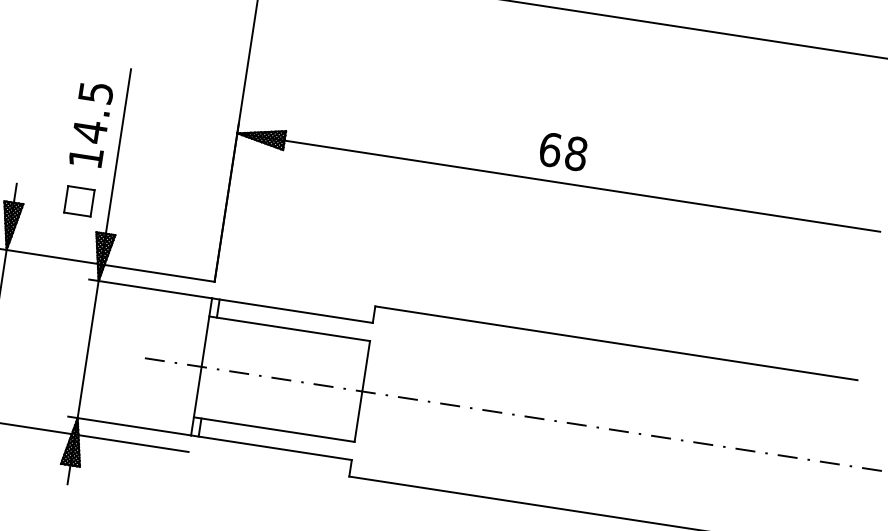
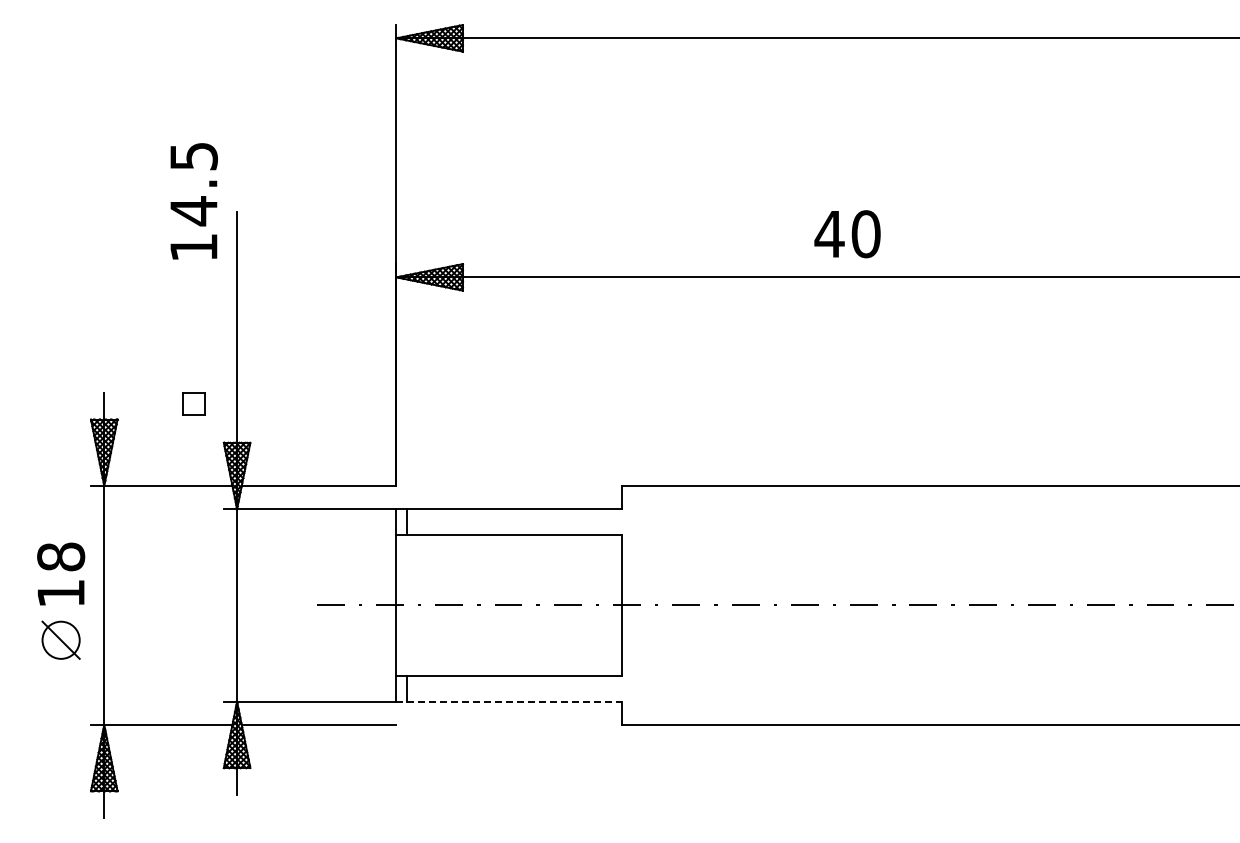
text: (90, 124) -> (193, 201), moved
text: (563, 151) -> (847, 234), 68 -> 40
part: (79, 201) -> (193, 403), size x0.6
line: (271, 447) -> (509, 701), solid -> dashed

